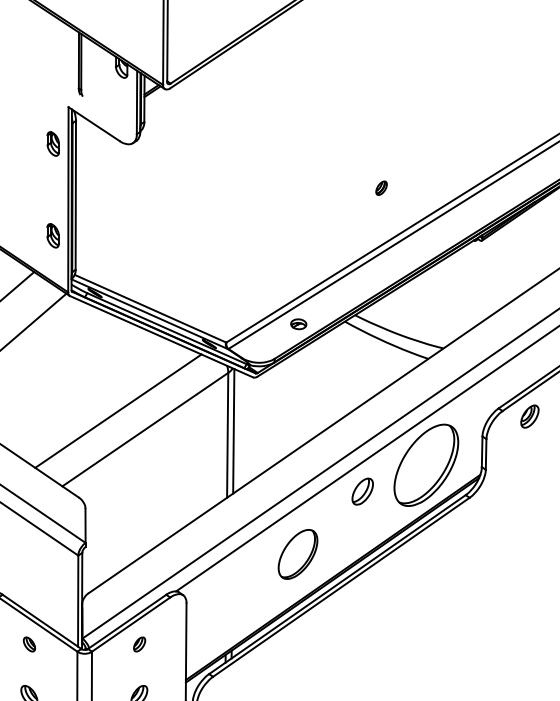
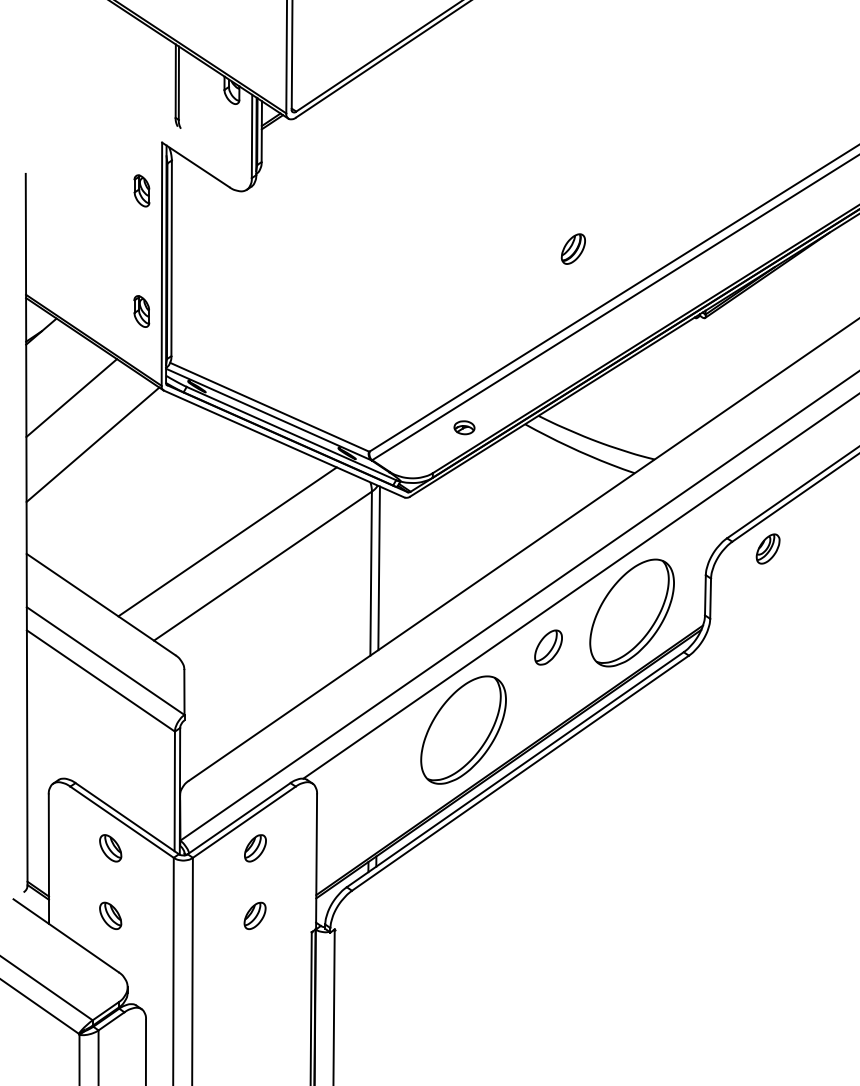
part: (380, 187) -> (572, 248), size x1.67
part: (297, 554) -> (463, 729), size x1.67
part: (29, 644) -> (110, 848), size x1.43
part: (139, 644) -> (255, 848), size x1.43

